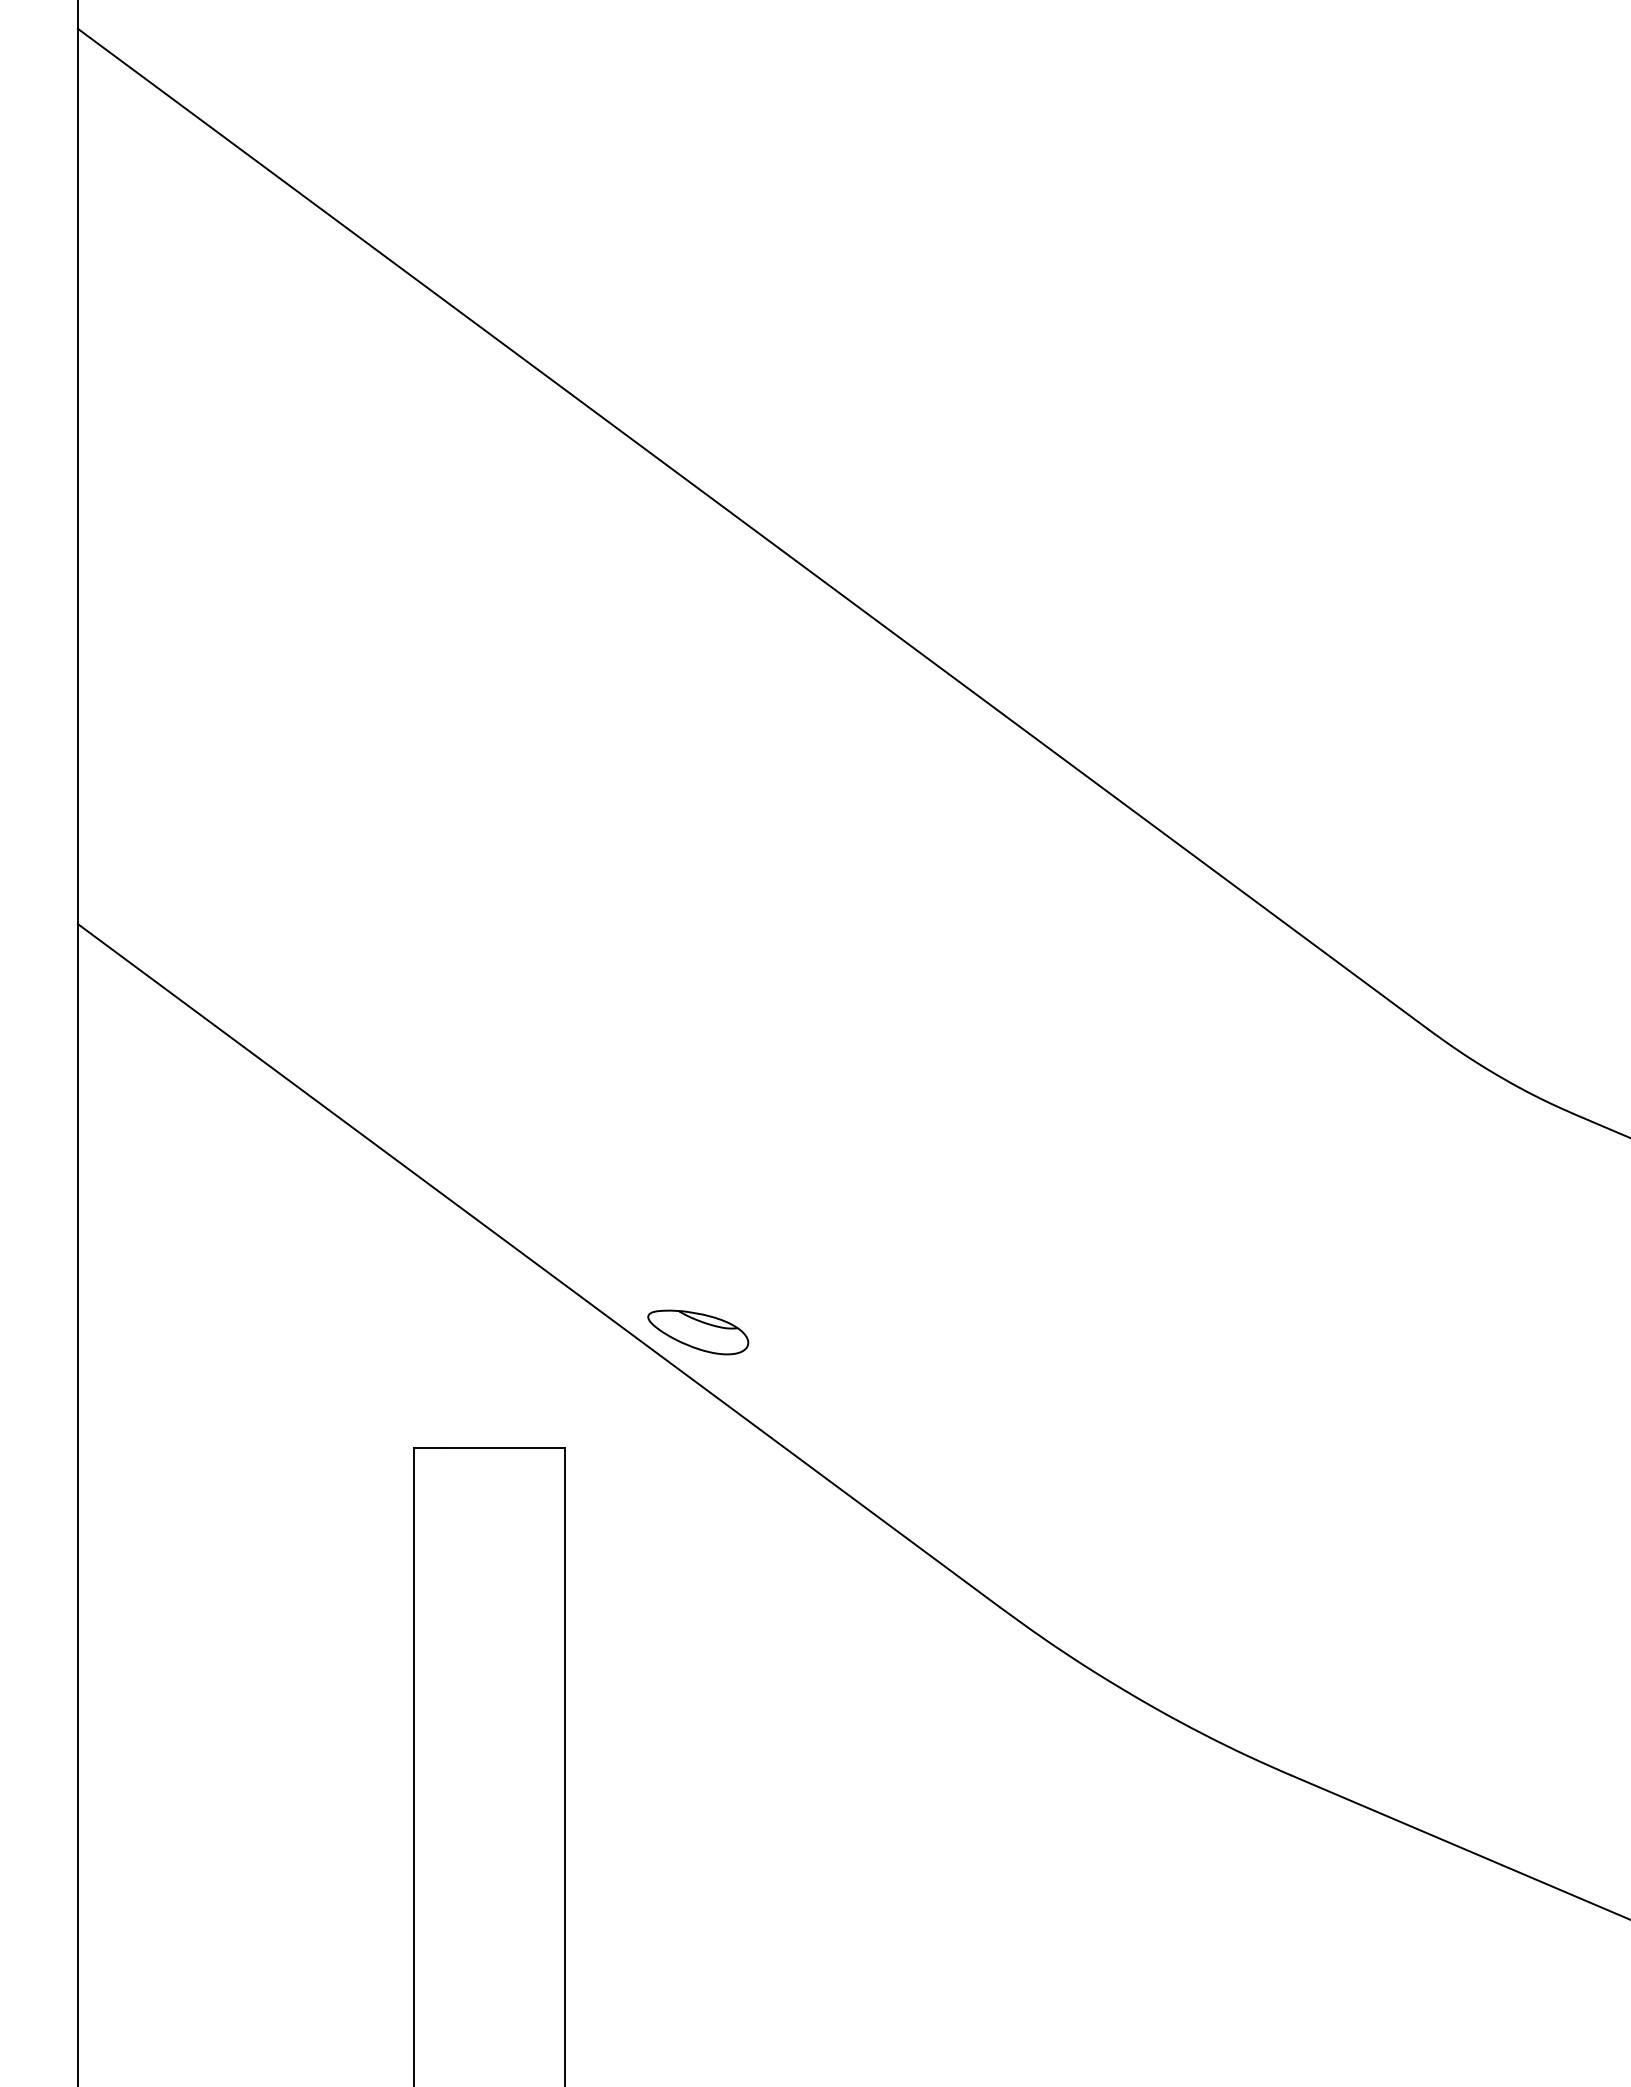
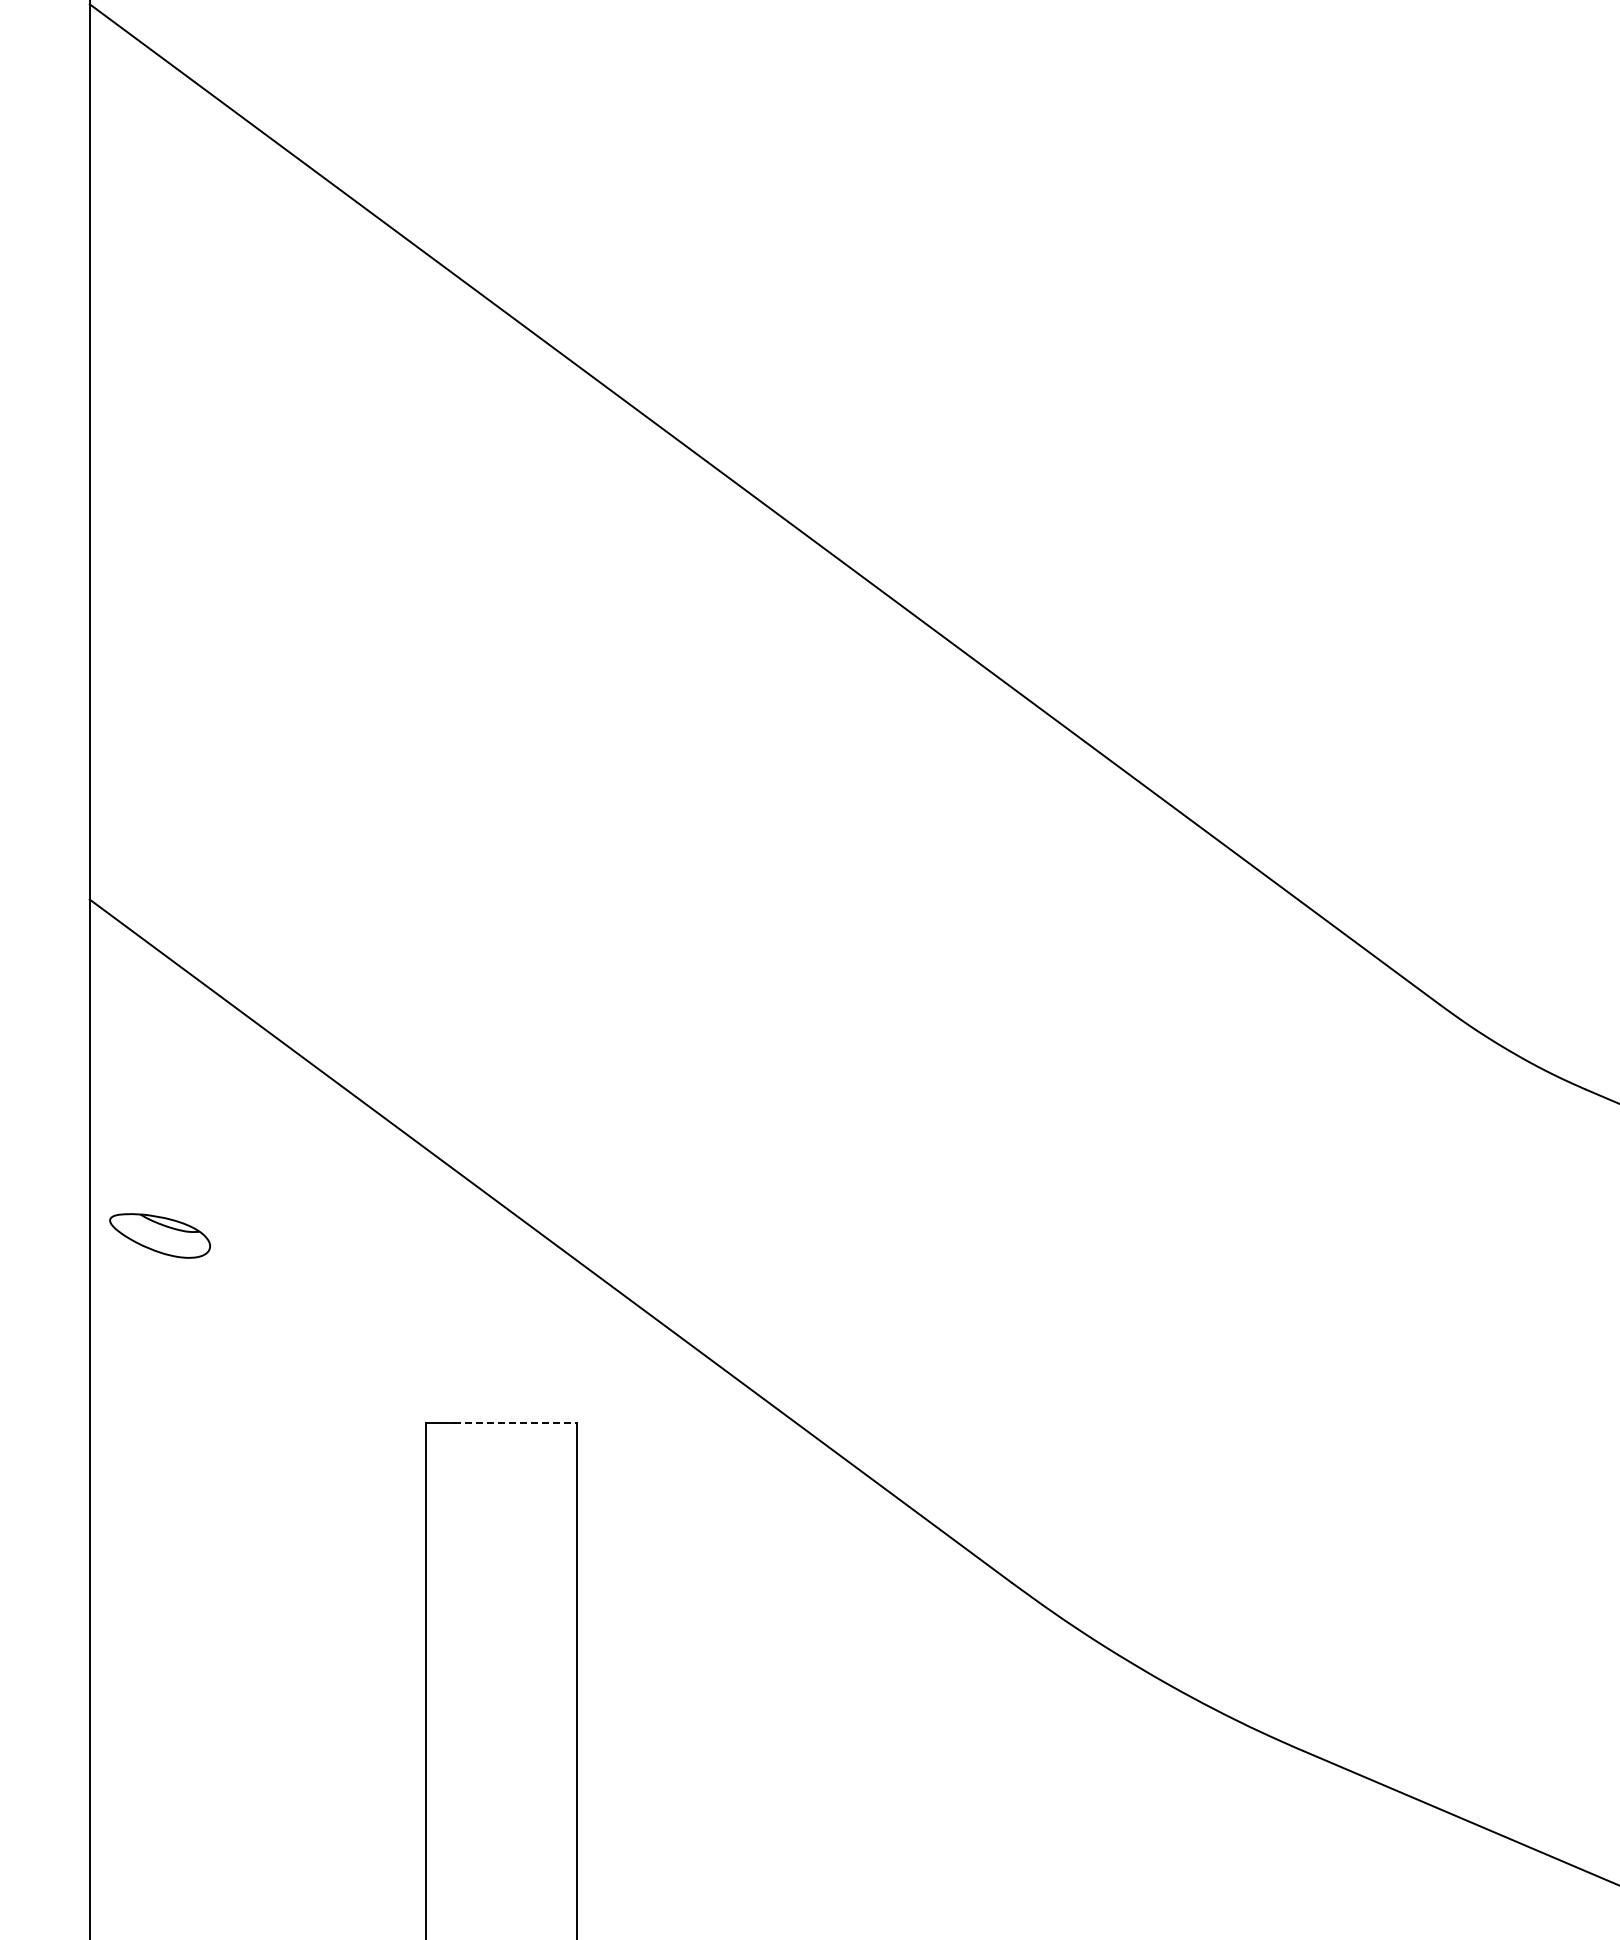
part: (698, 1332) -> (160, 1235), moved
line: (503, 1447) -> (515, 1422), solid -> dashed

